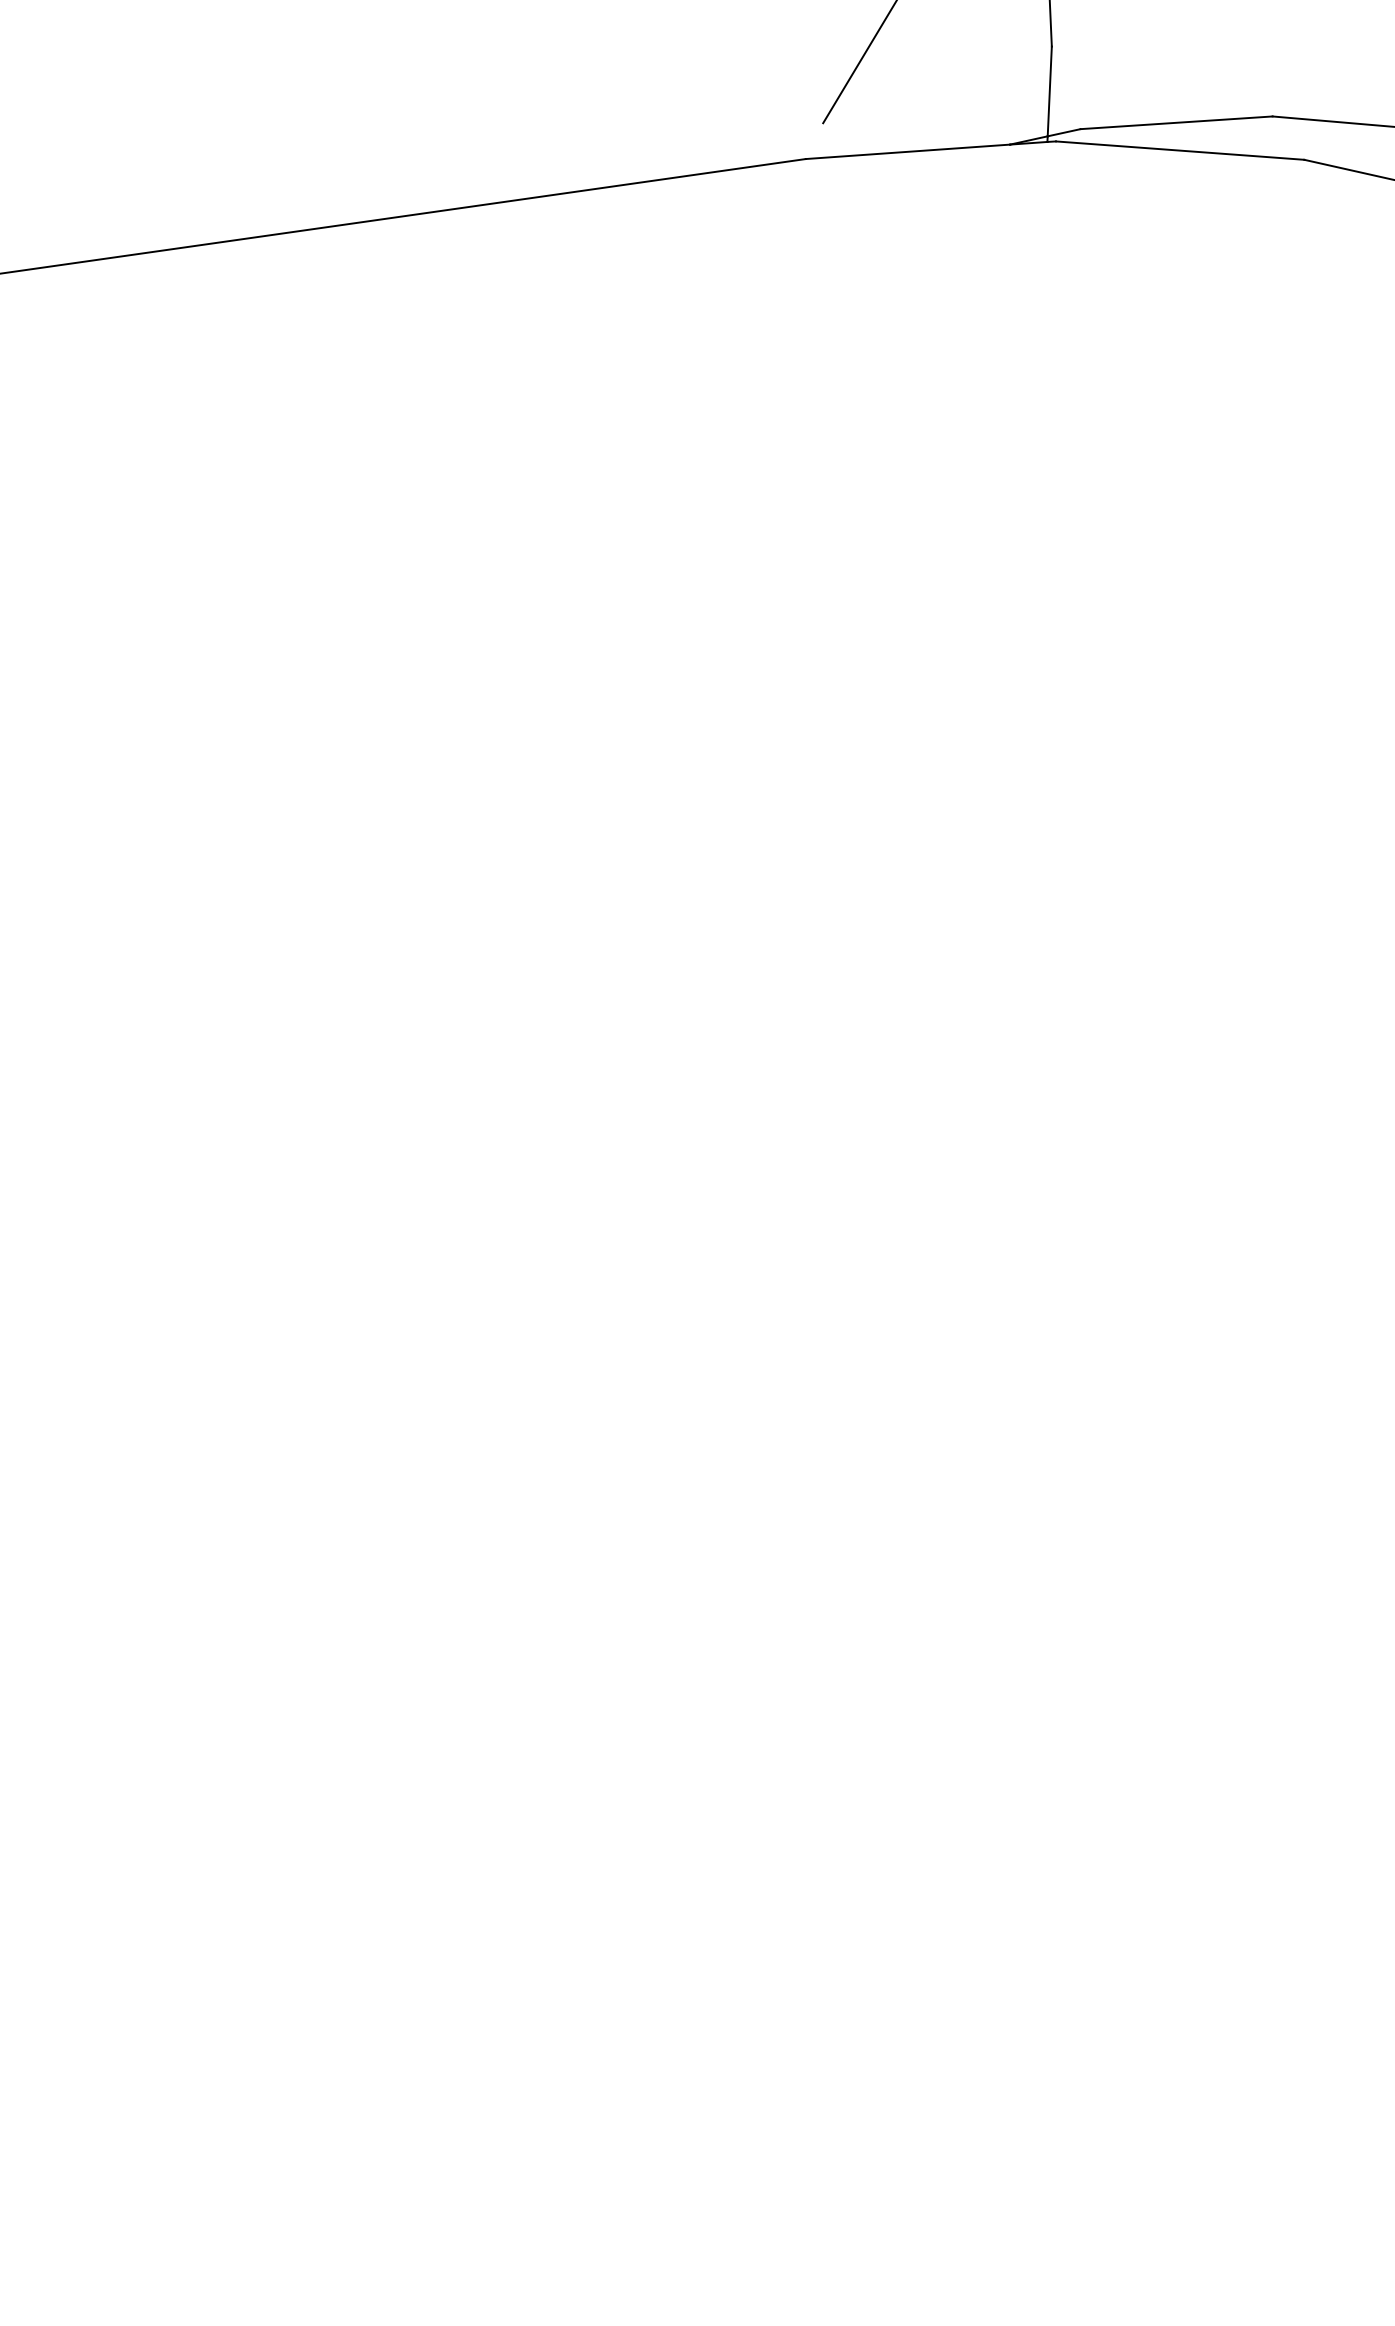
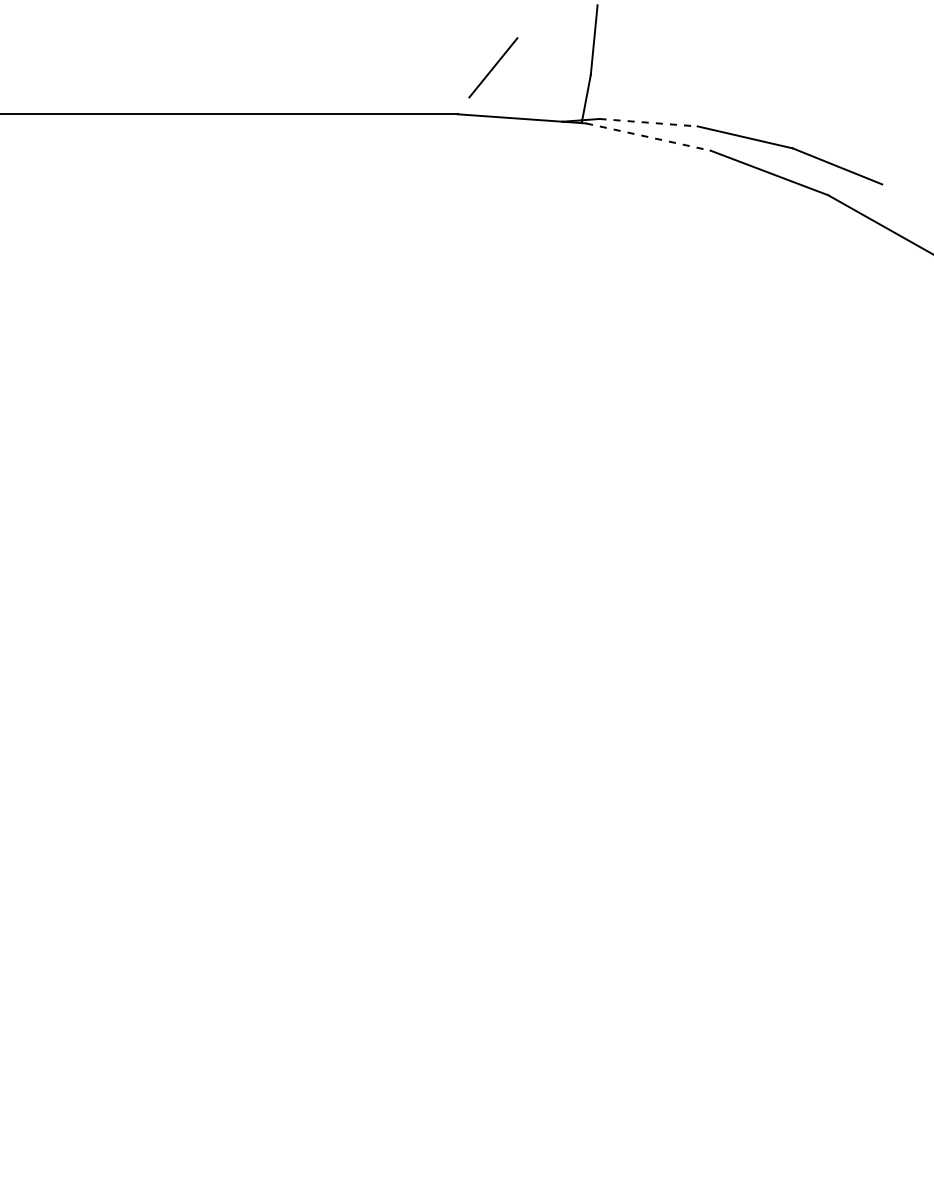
line: (1178, 122) -> (649, 122), solid -> dashed
line: (1180, 151) -> (648, 137), solid -> dashed

